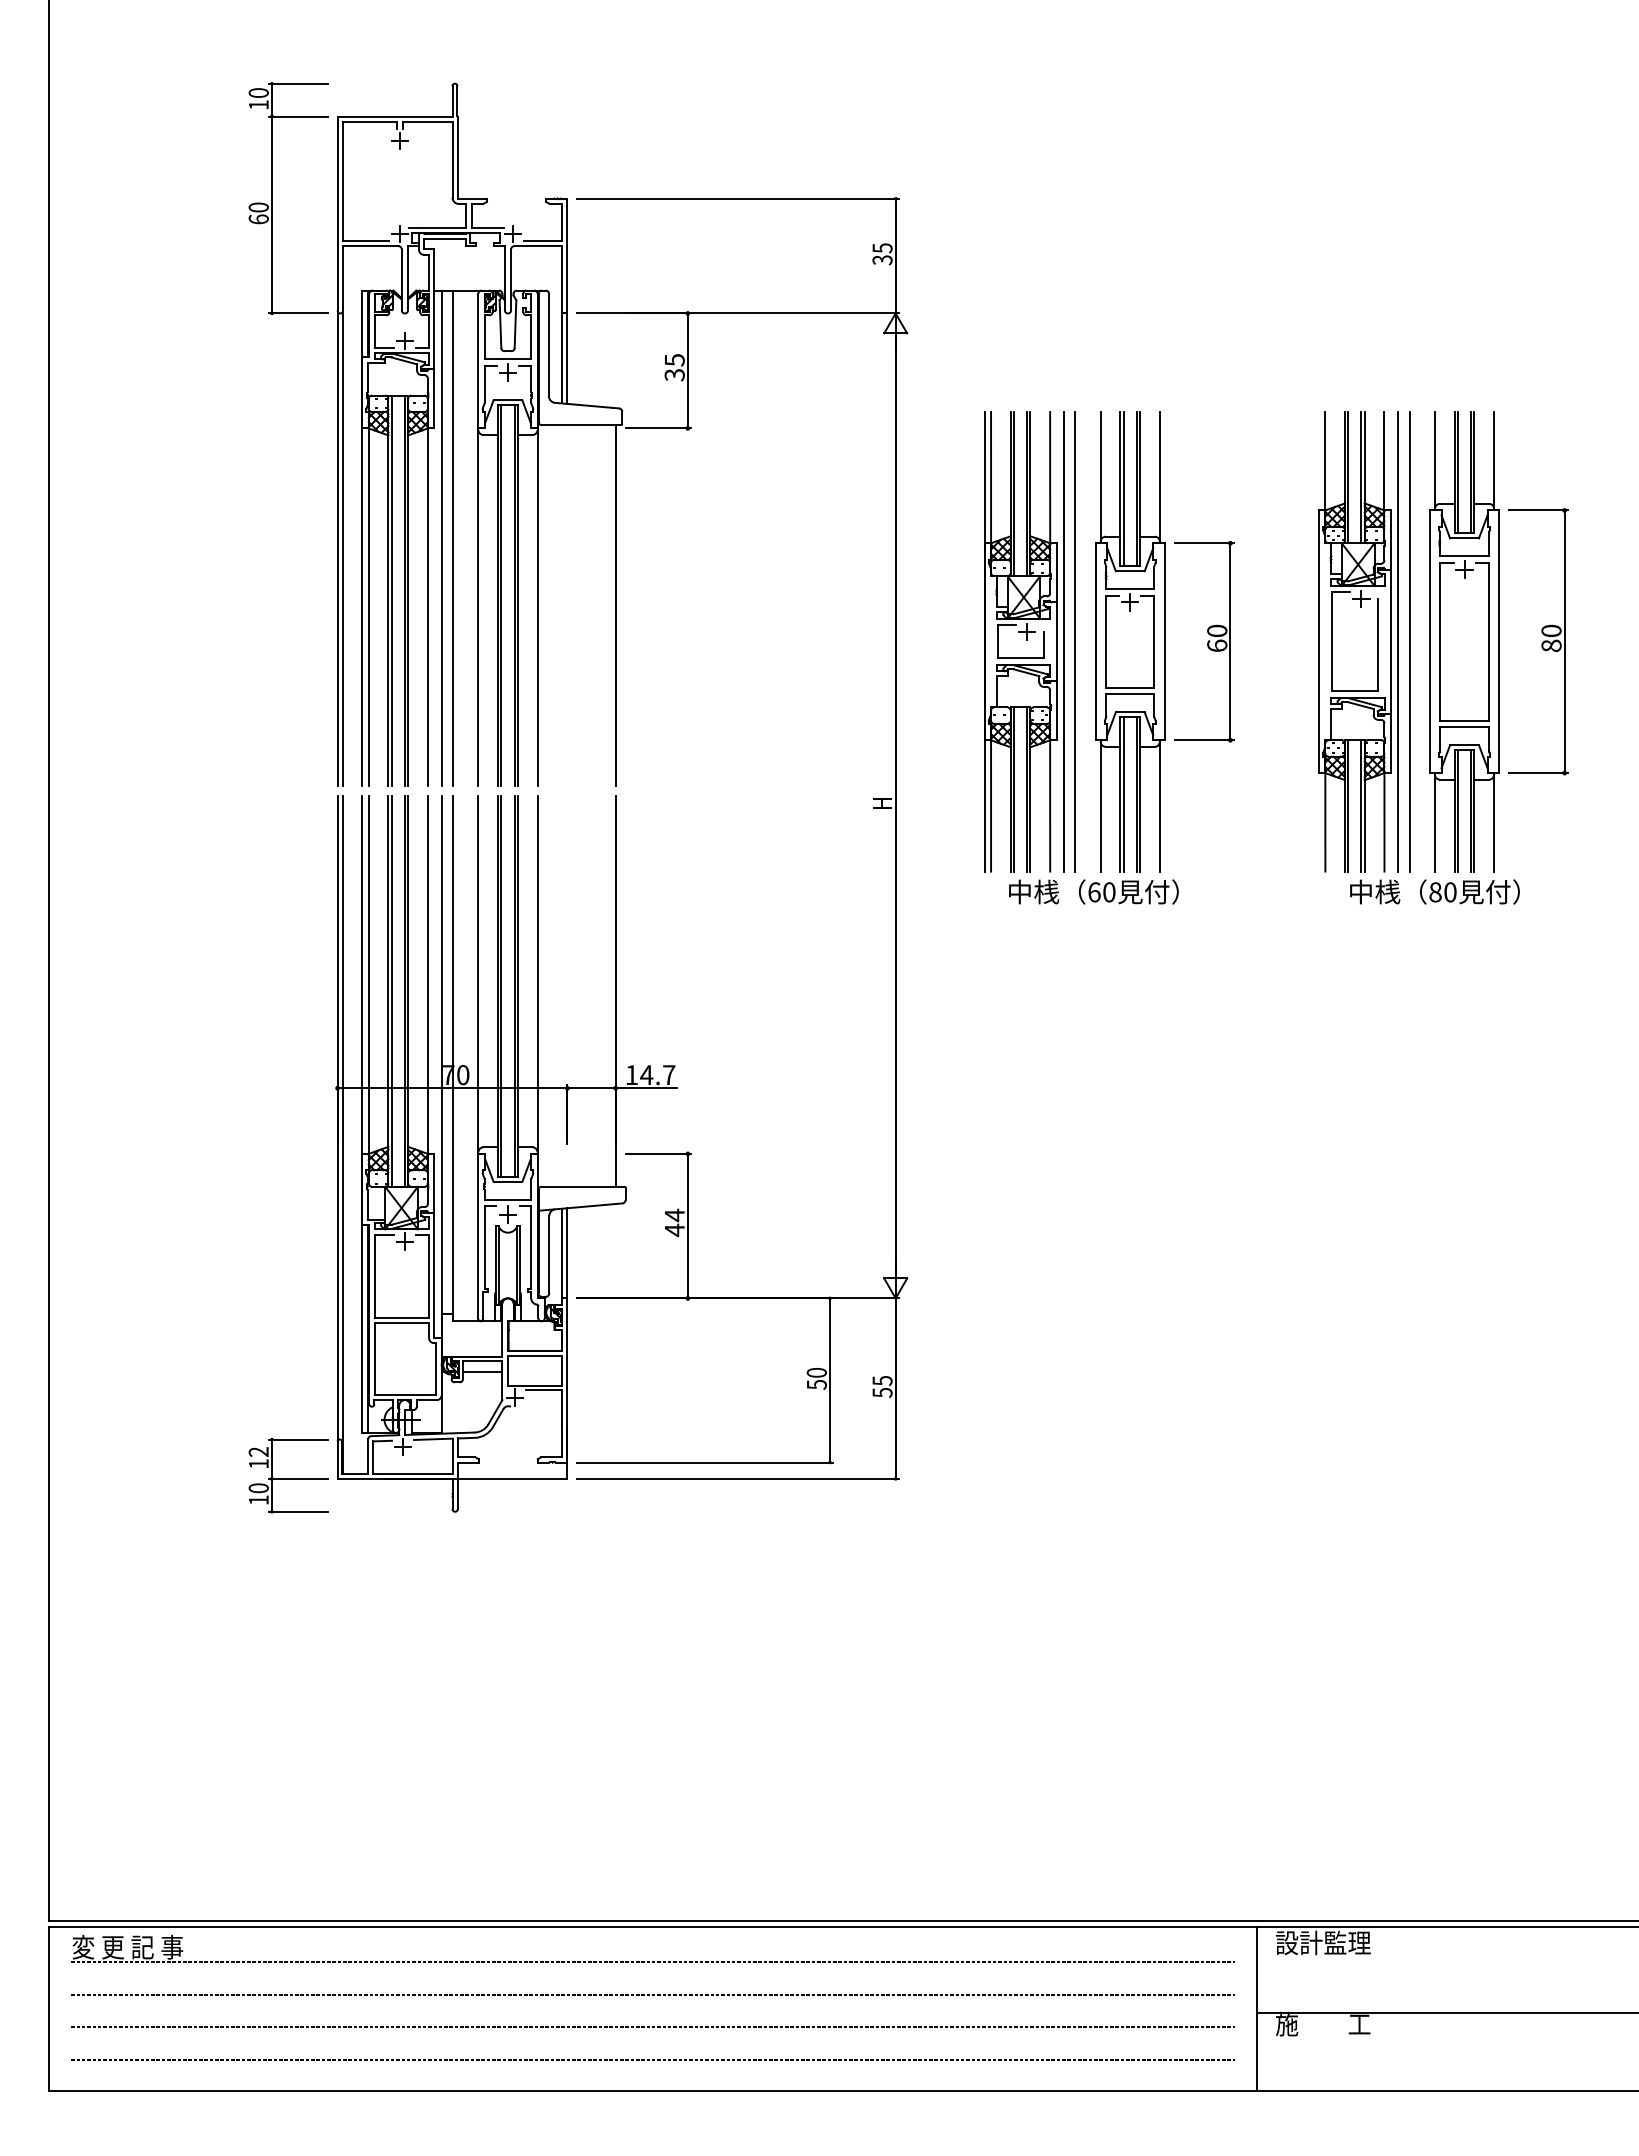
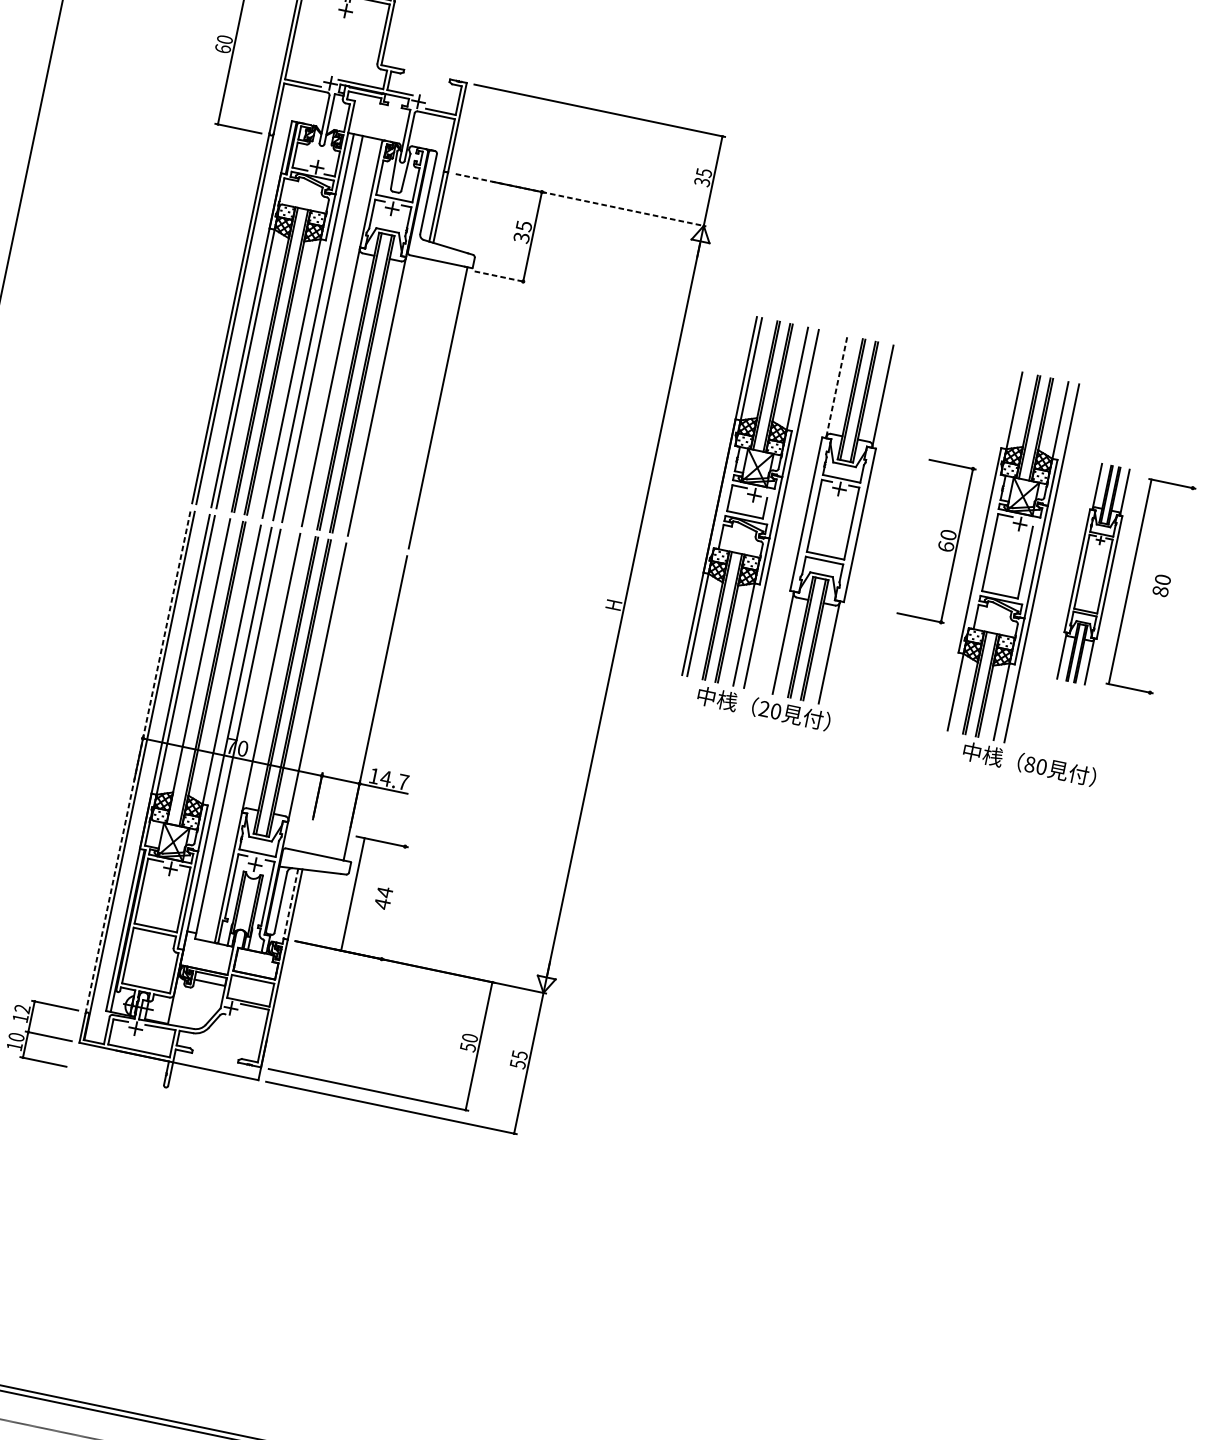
line: (738, 313) -> (581, 200), solid -> dashed
line: (658, 428) -> (500, 276), solid -> dashed
line: (1100, 476) -> (836, 386), solid -> dashed
line: (1075, 641) -> (790, 510), removed
part: (1204, 641) -> (936, 541), moved
line: (1409, 641) -> (1050, 564), removed
part: (1464, 641) -> (1093, 573), size x0.6
line: (1564, 641) -> (1130, 581), moved
text: (1094, 892) -> (764, 709), 60 -> 20
line: (391, 991) -> (200, 671), removed
line: (337, 1118) -> (138, 762), solid -> dashed
line: (687, 1225) -> (352, 893), moved
line: (562, 1253) -> (291, 903), solid -> dashed

